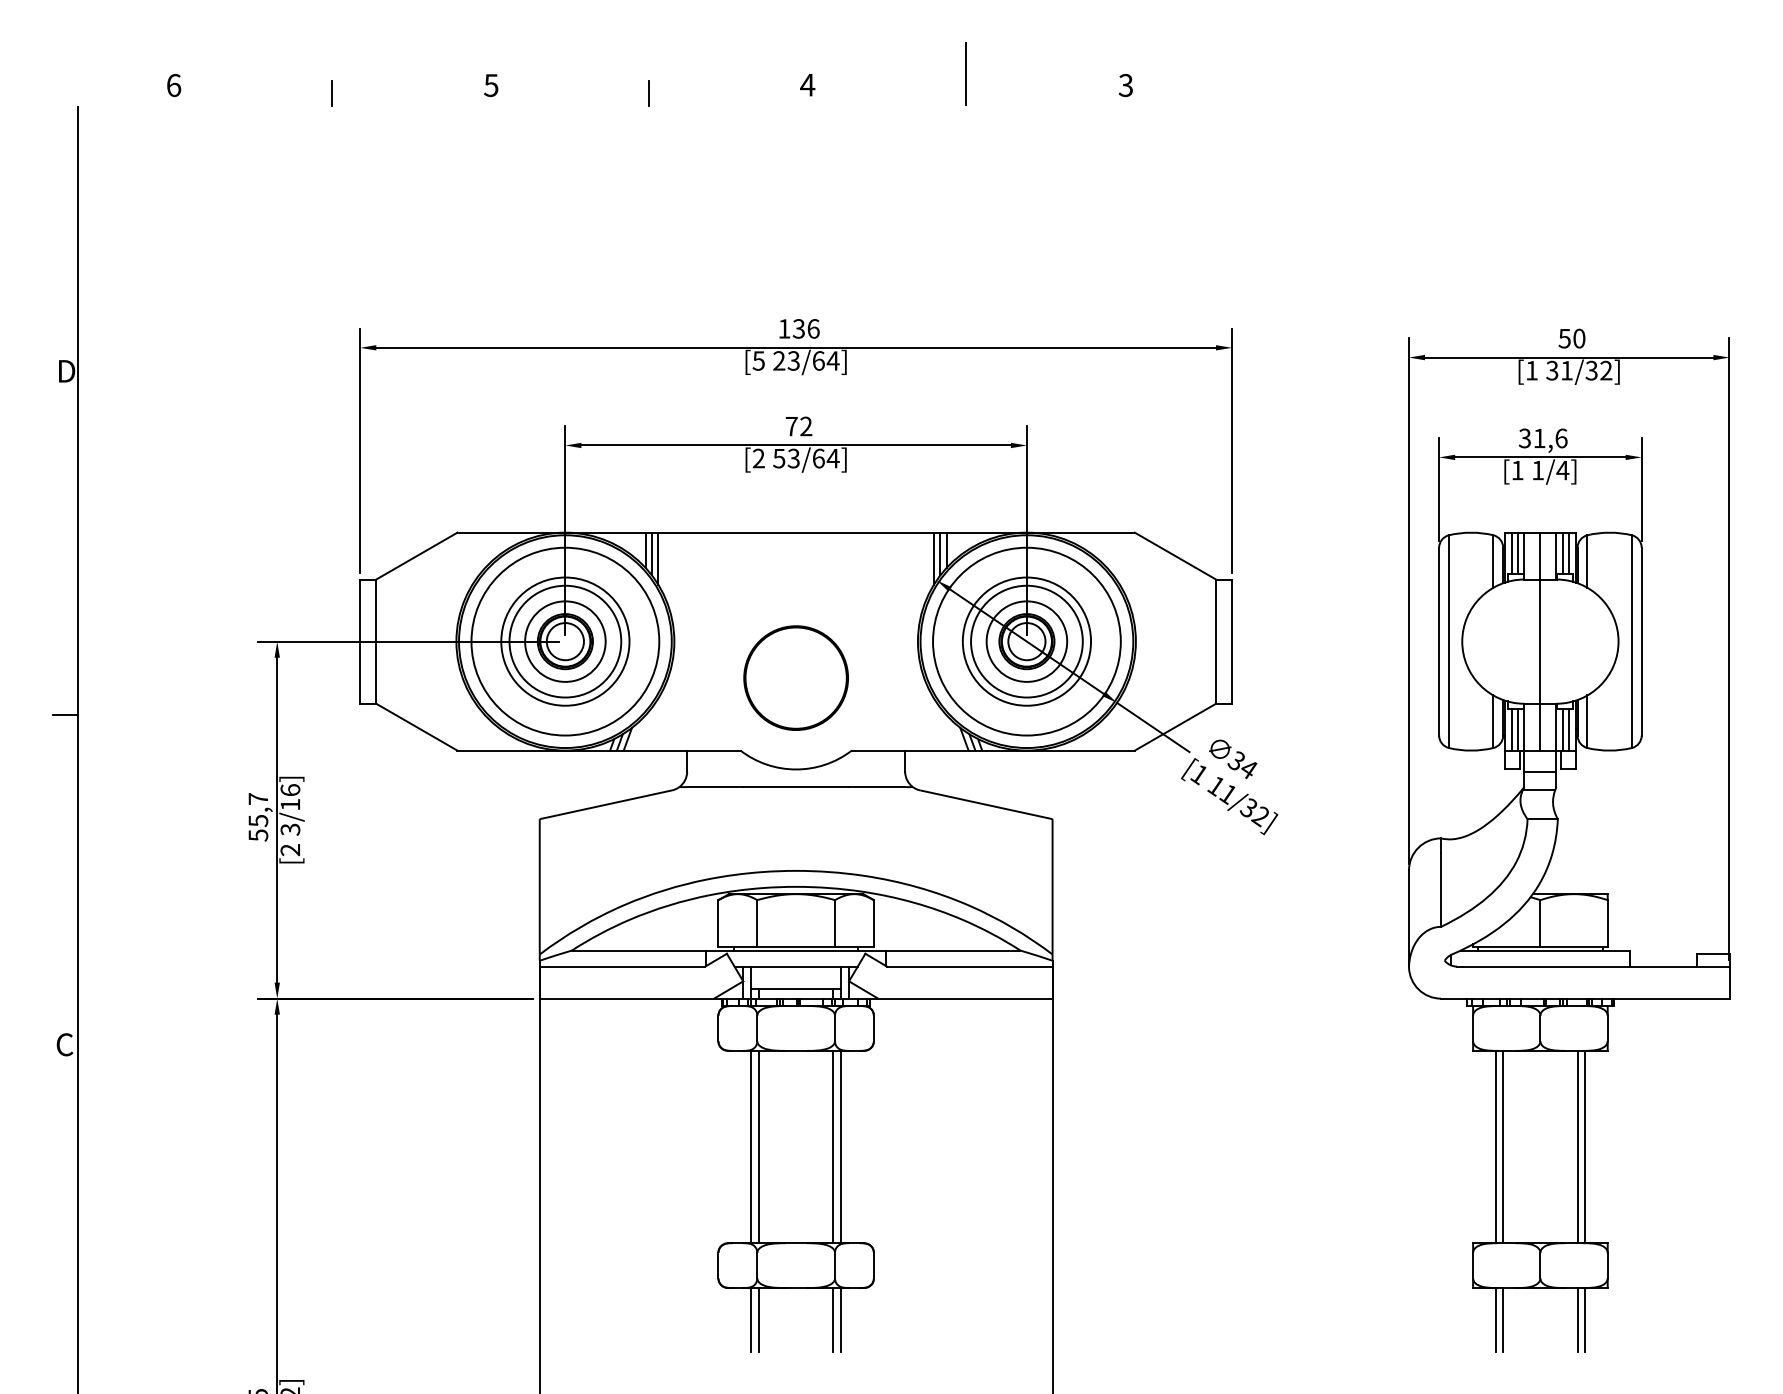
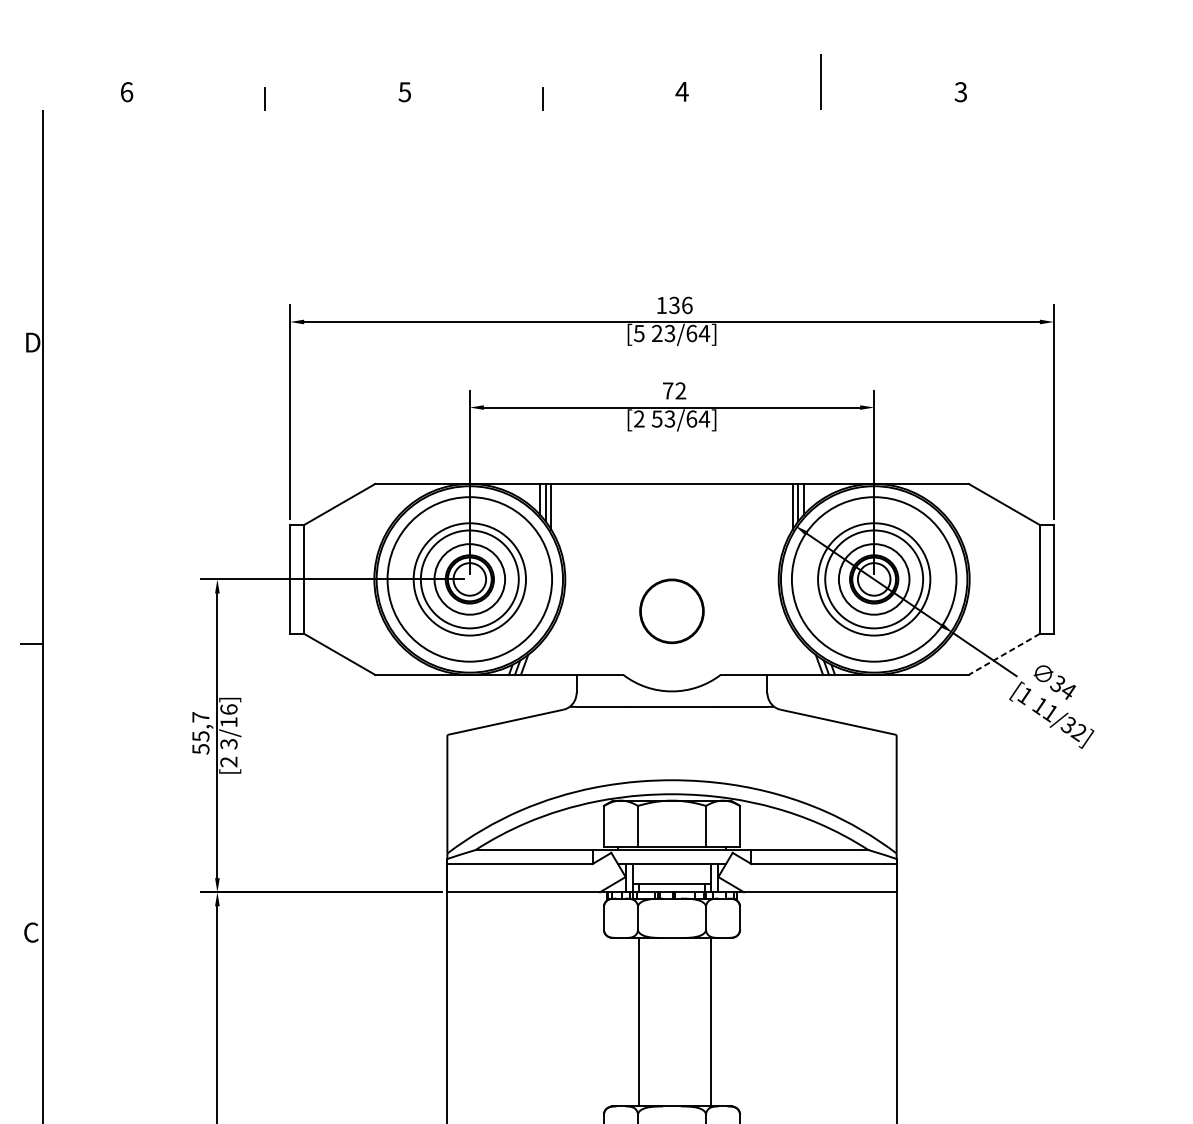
circle: (795, 677) -> (671, 610), size x0.7
line: (1175, 727) -> (1004, 654), solid -> dashed
line: (751, 1146) -> (632, 1021), removed
line: (833, 1146) -> (704, 1021), removed

